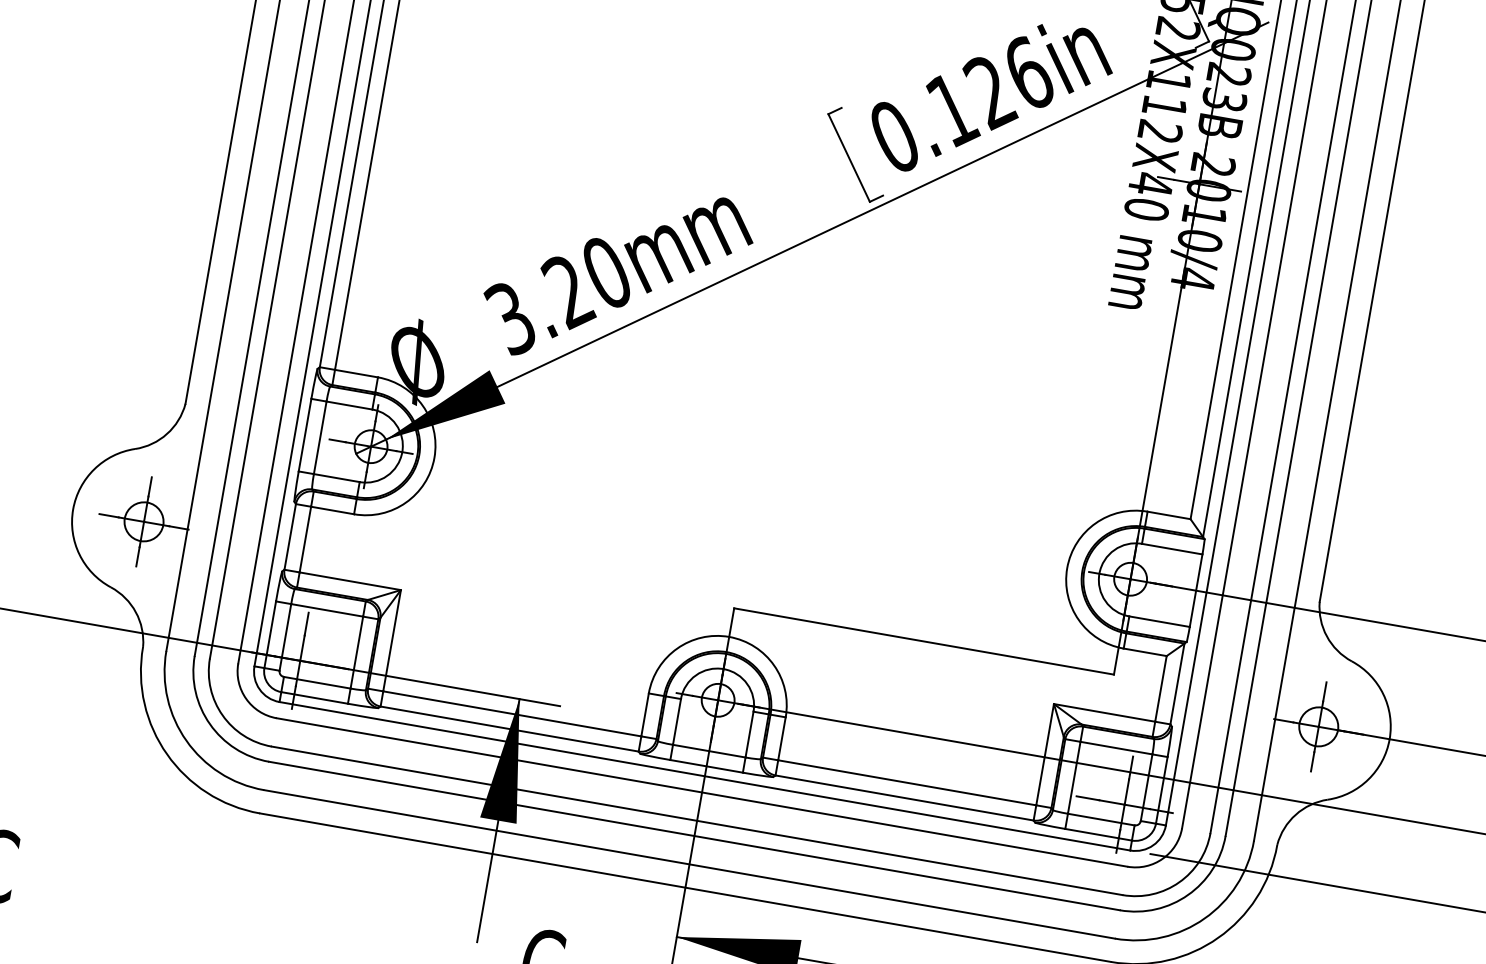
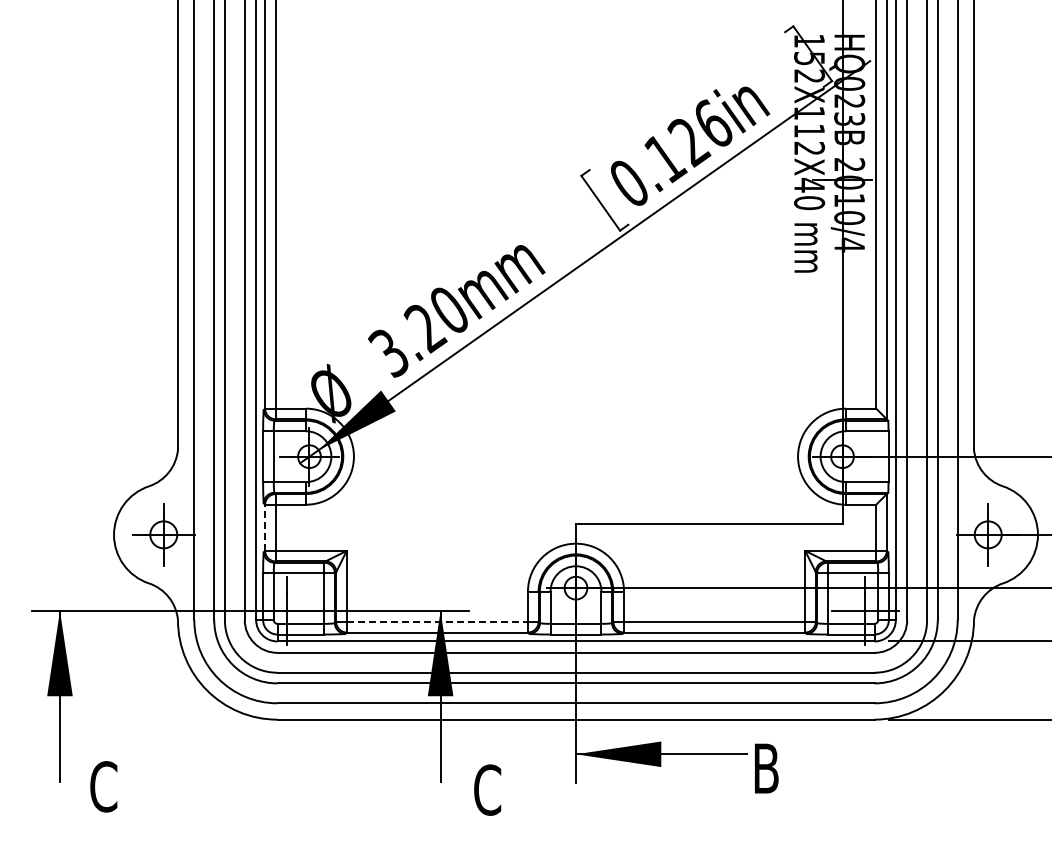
line: (290, 536) -> (265, 527), solid -> dashed
line: (512, 713) -> (437, 621), solid -> dashed

